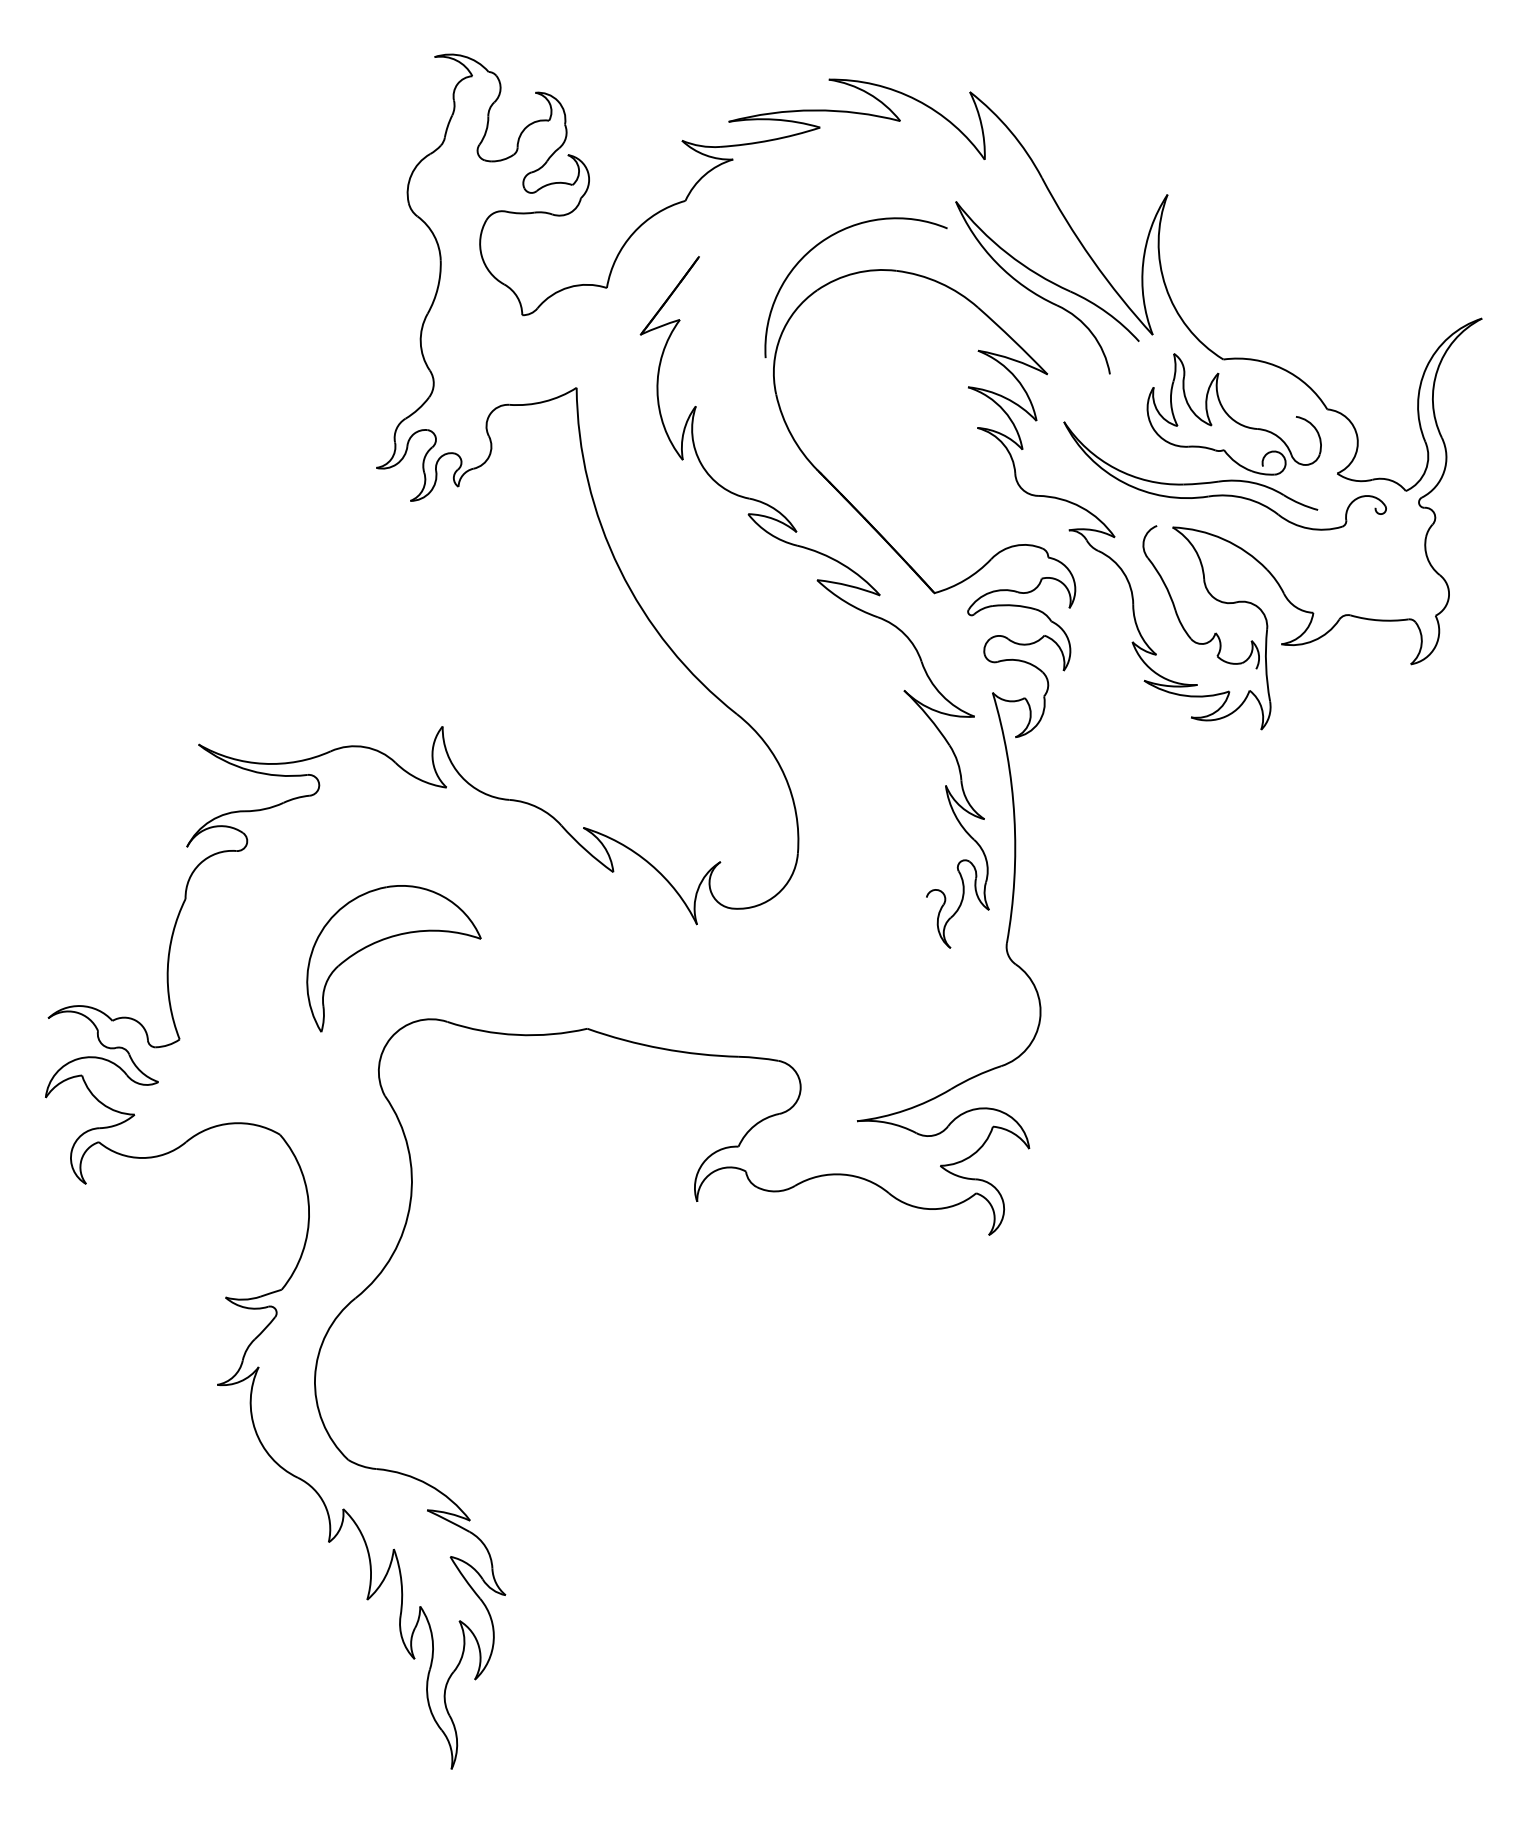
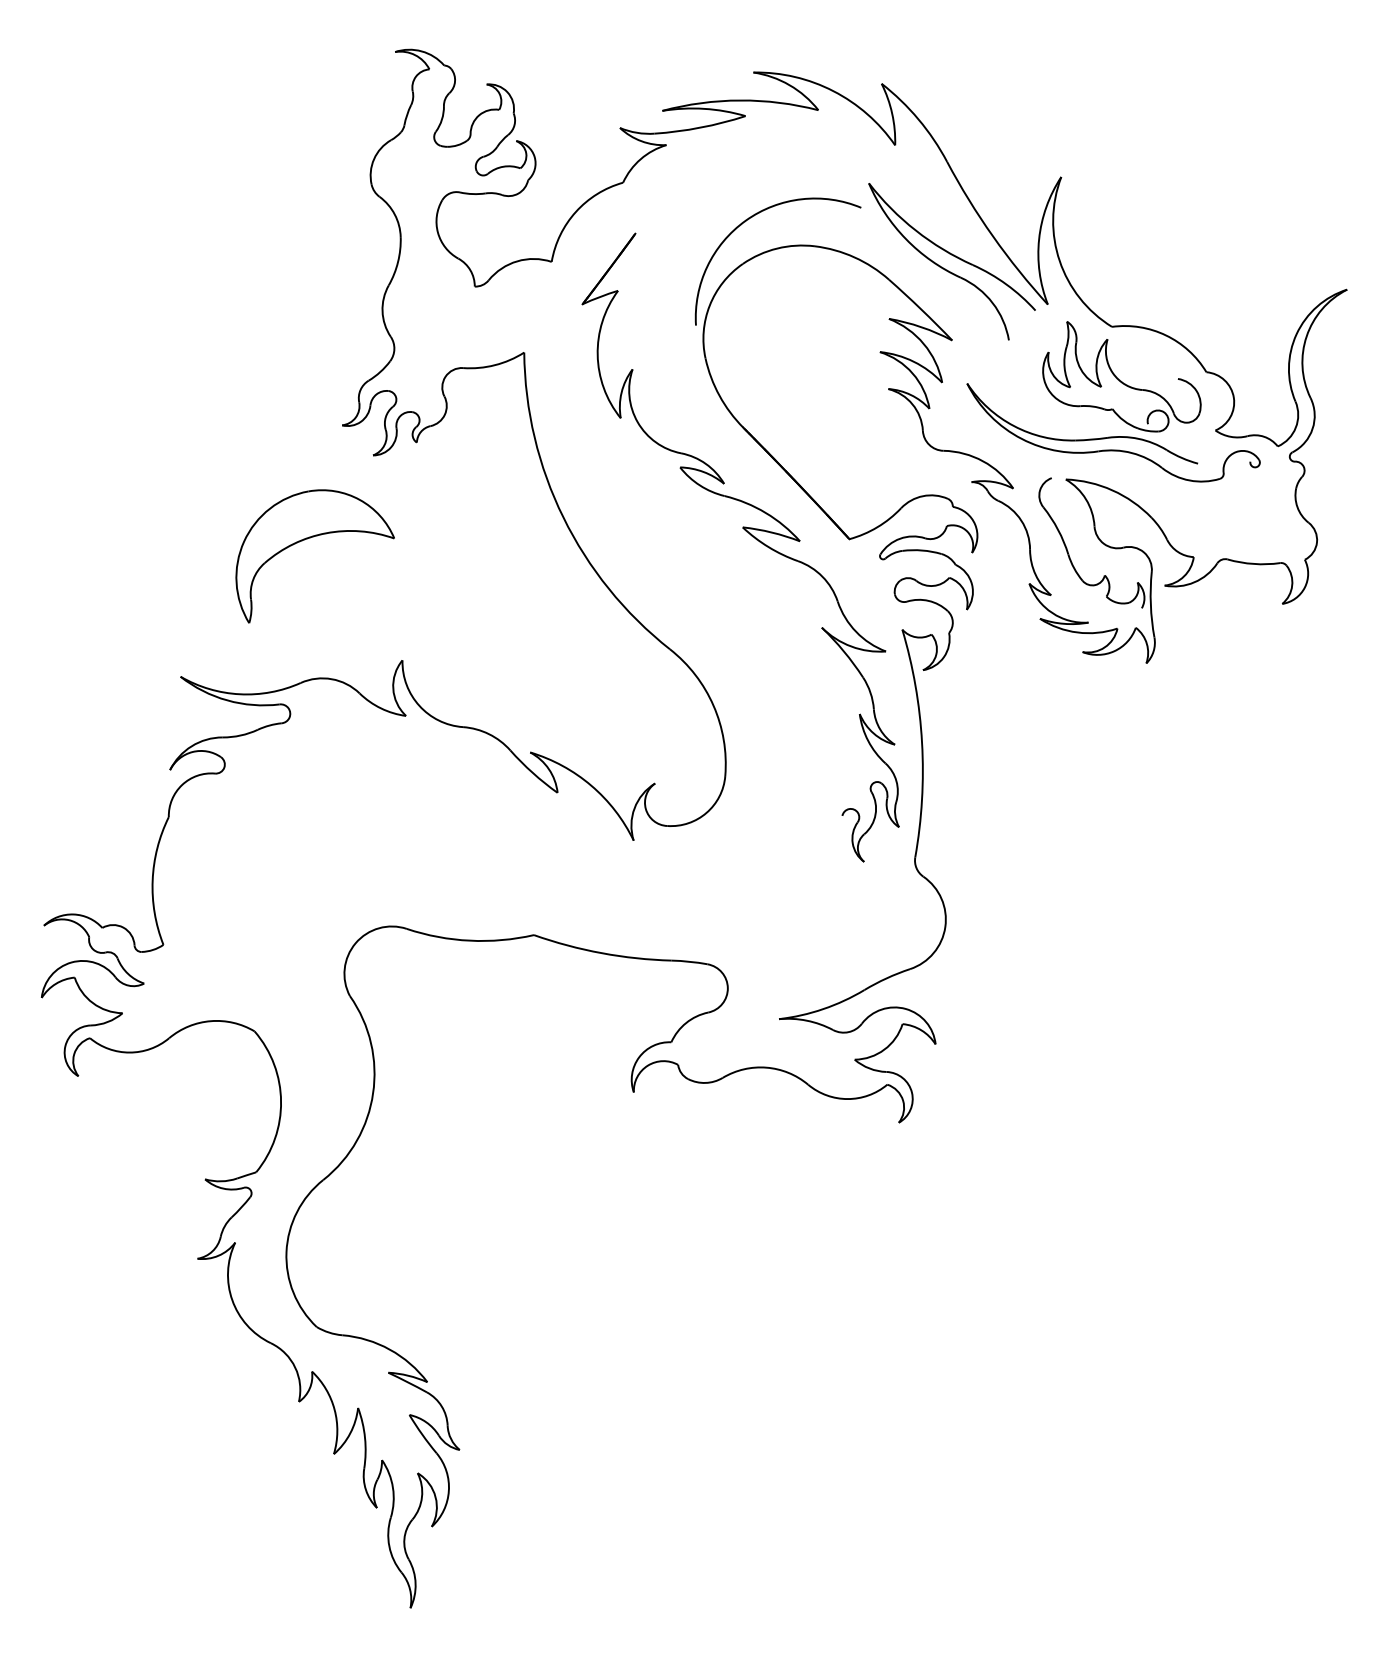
part: (385, 940) -> (307, 539), moved

